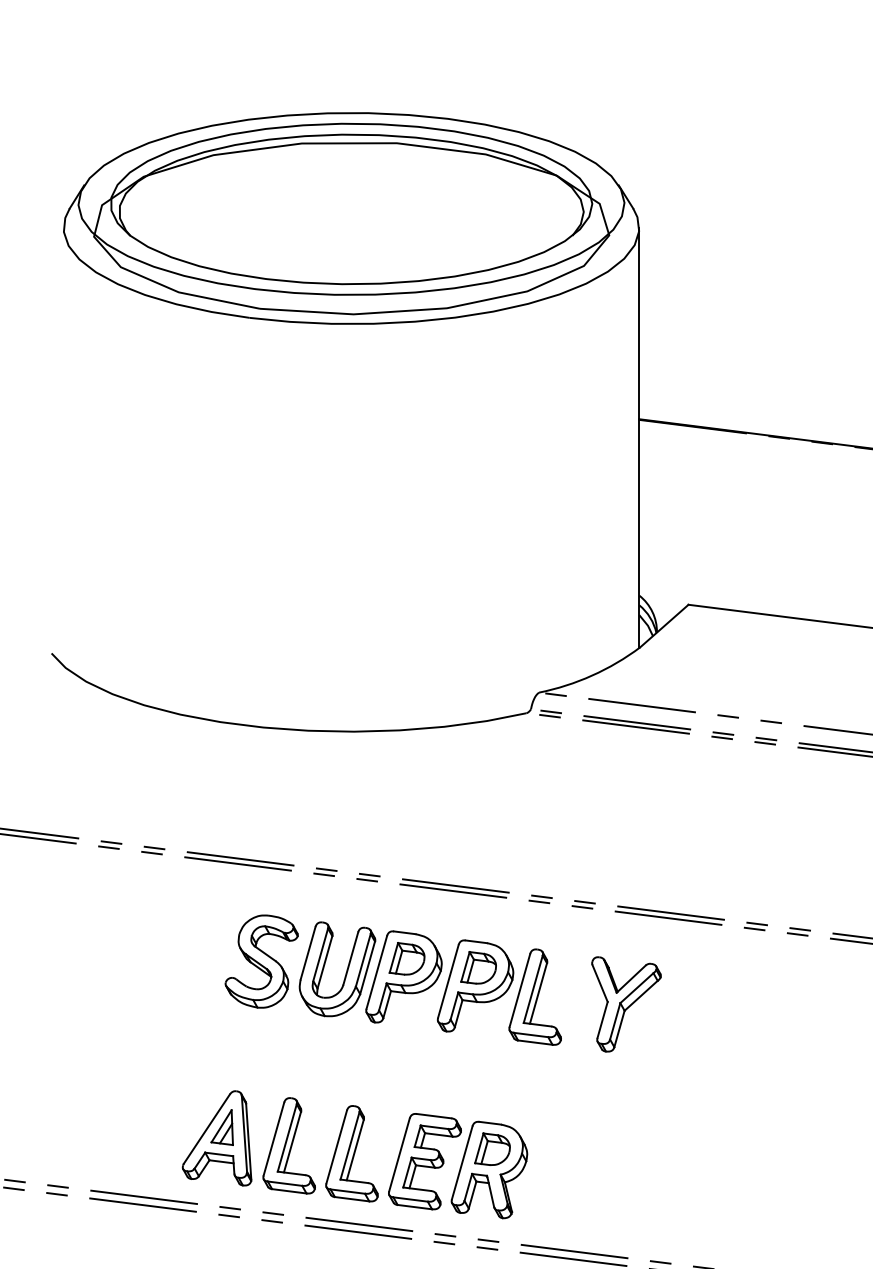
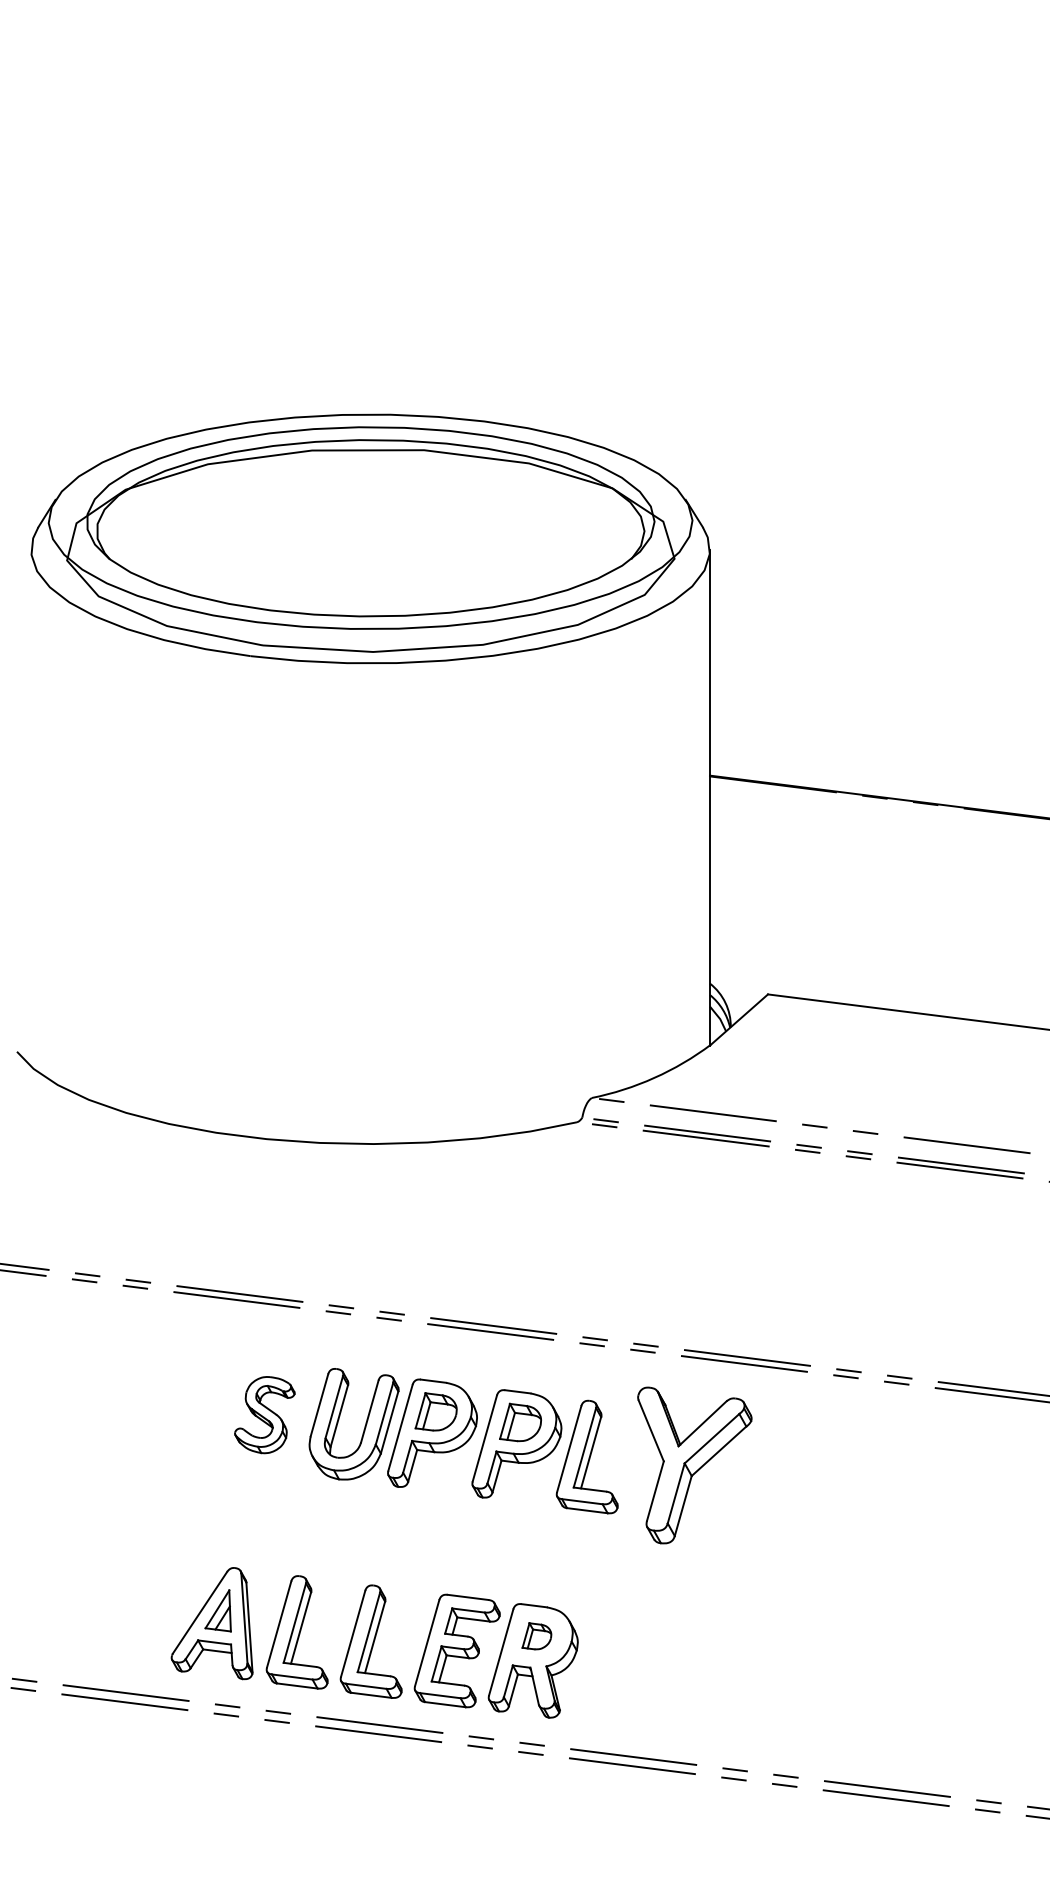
part: (261, 961) -> (264, 1414), size x0.7
part: (626, 1004) -> (694, 1465), size x1.4
part: (492, 1148) -> (536, 1635), size x0.7

